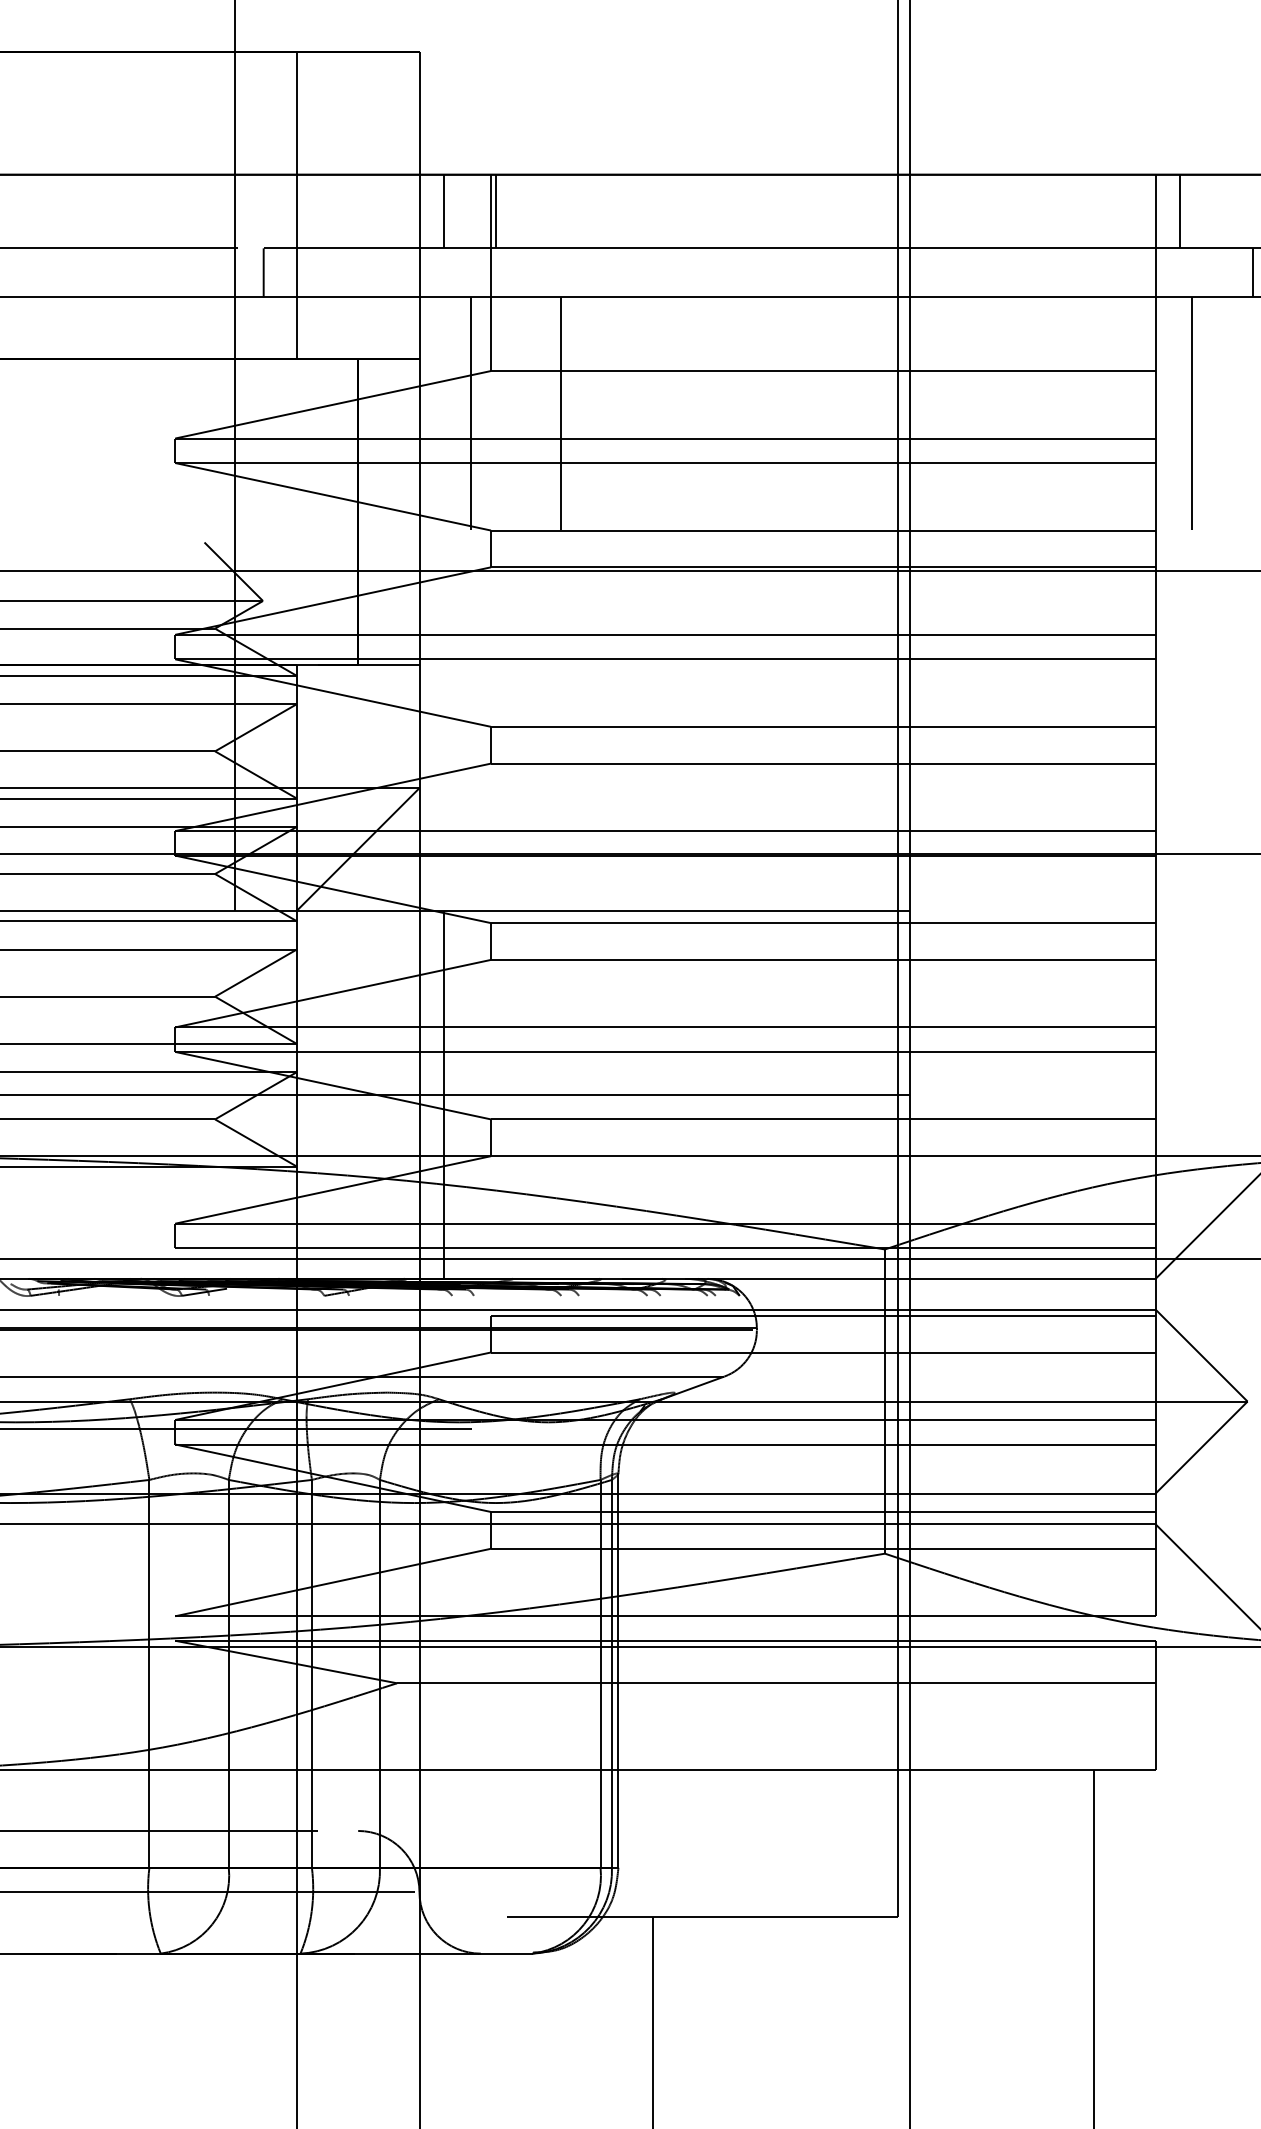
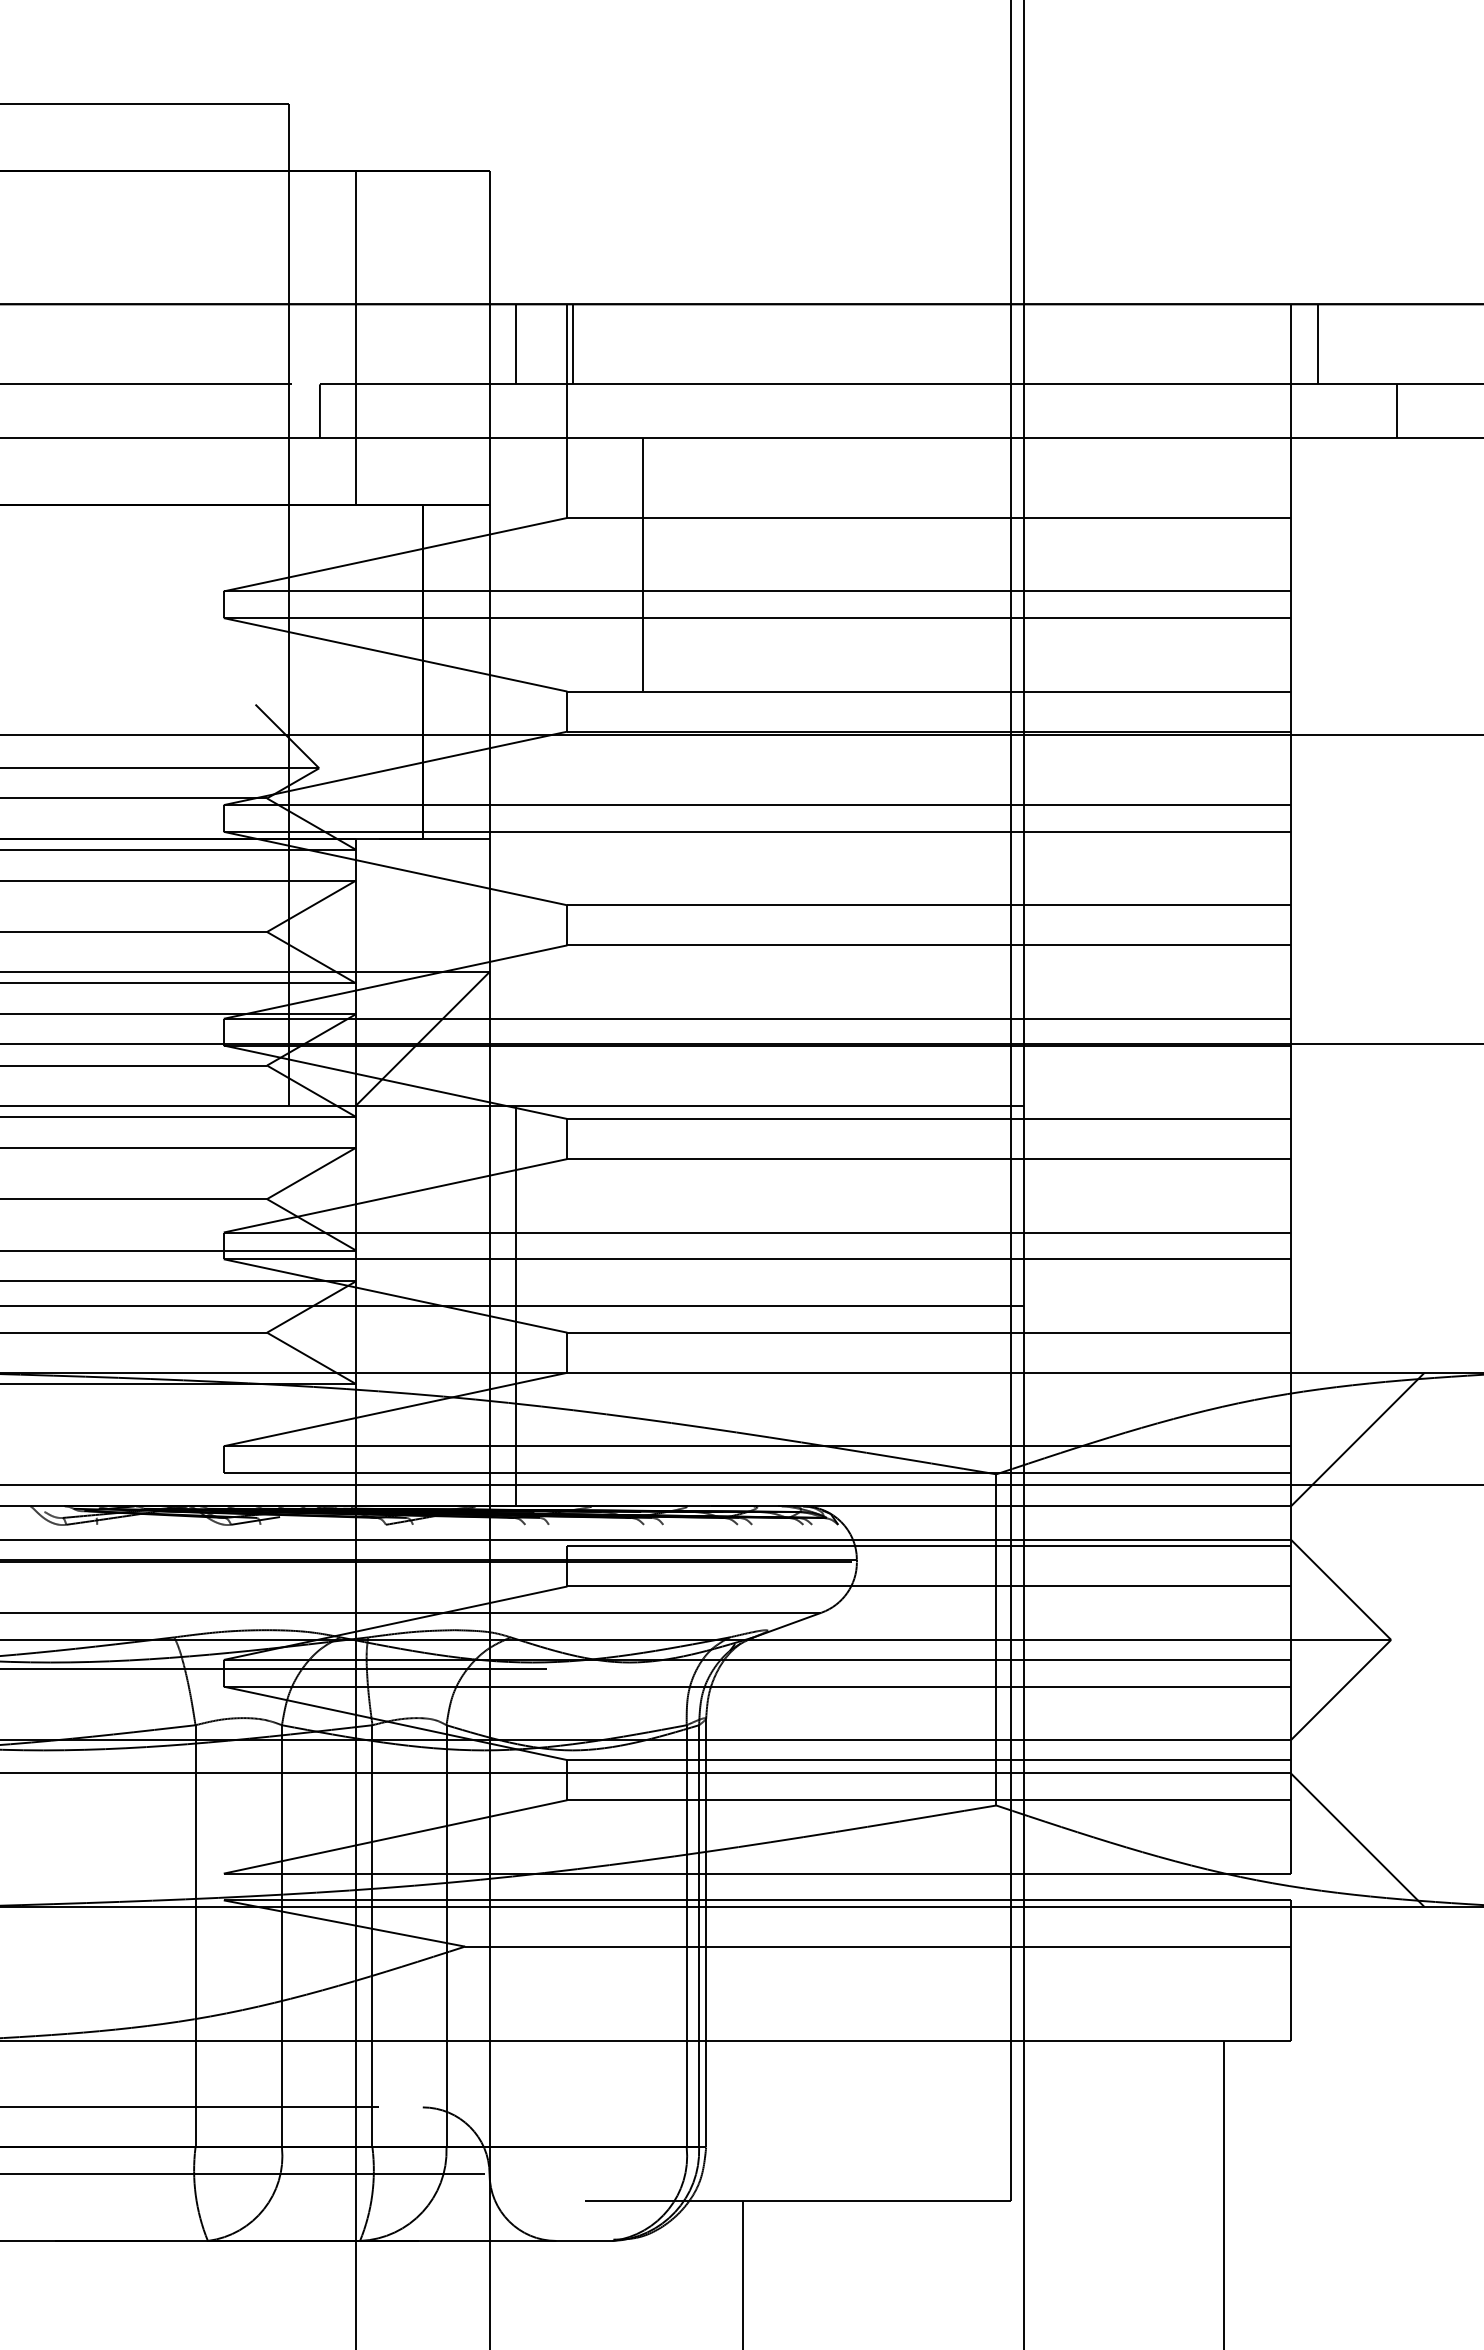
line: (470, 413) -> (545, 564), removed
line: (1192, 413) -> (1331, 564), removed

